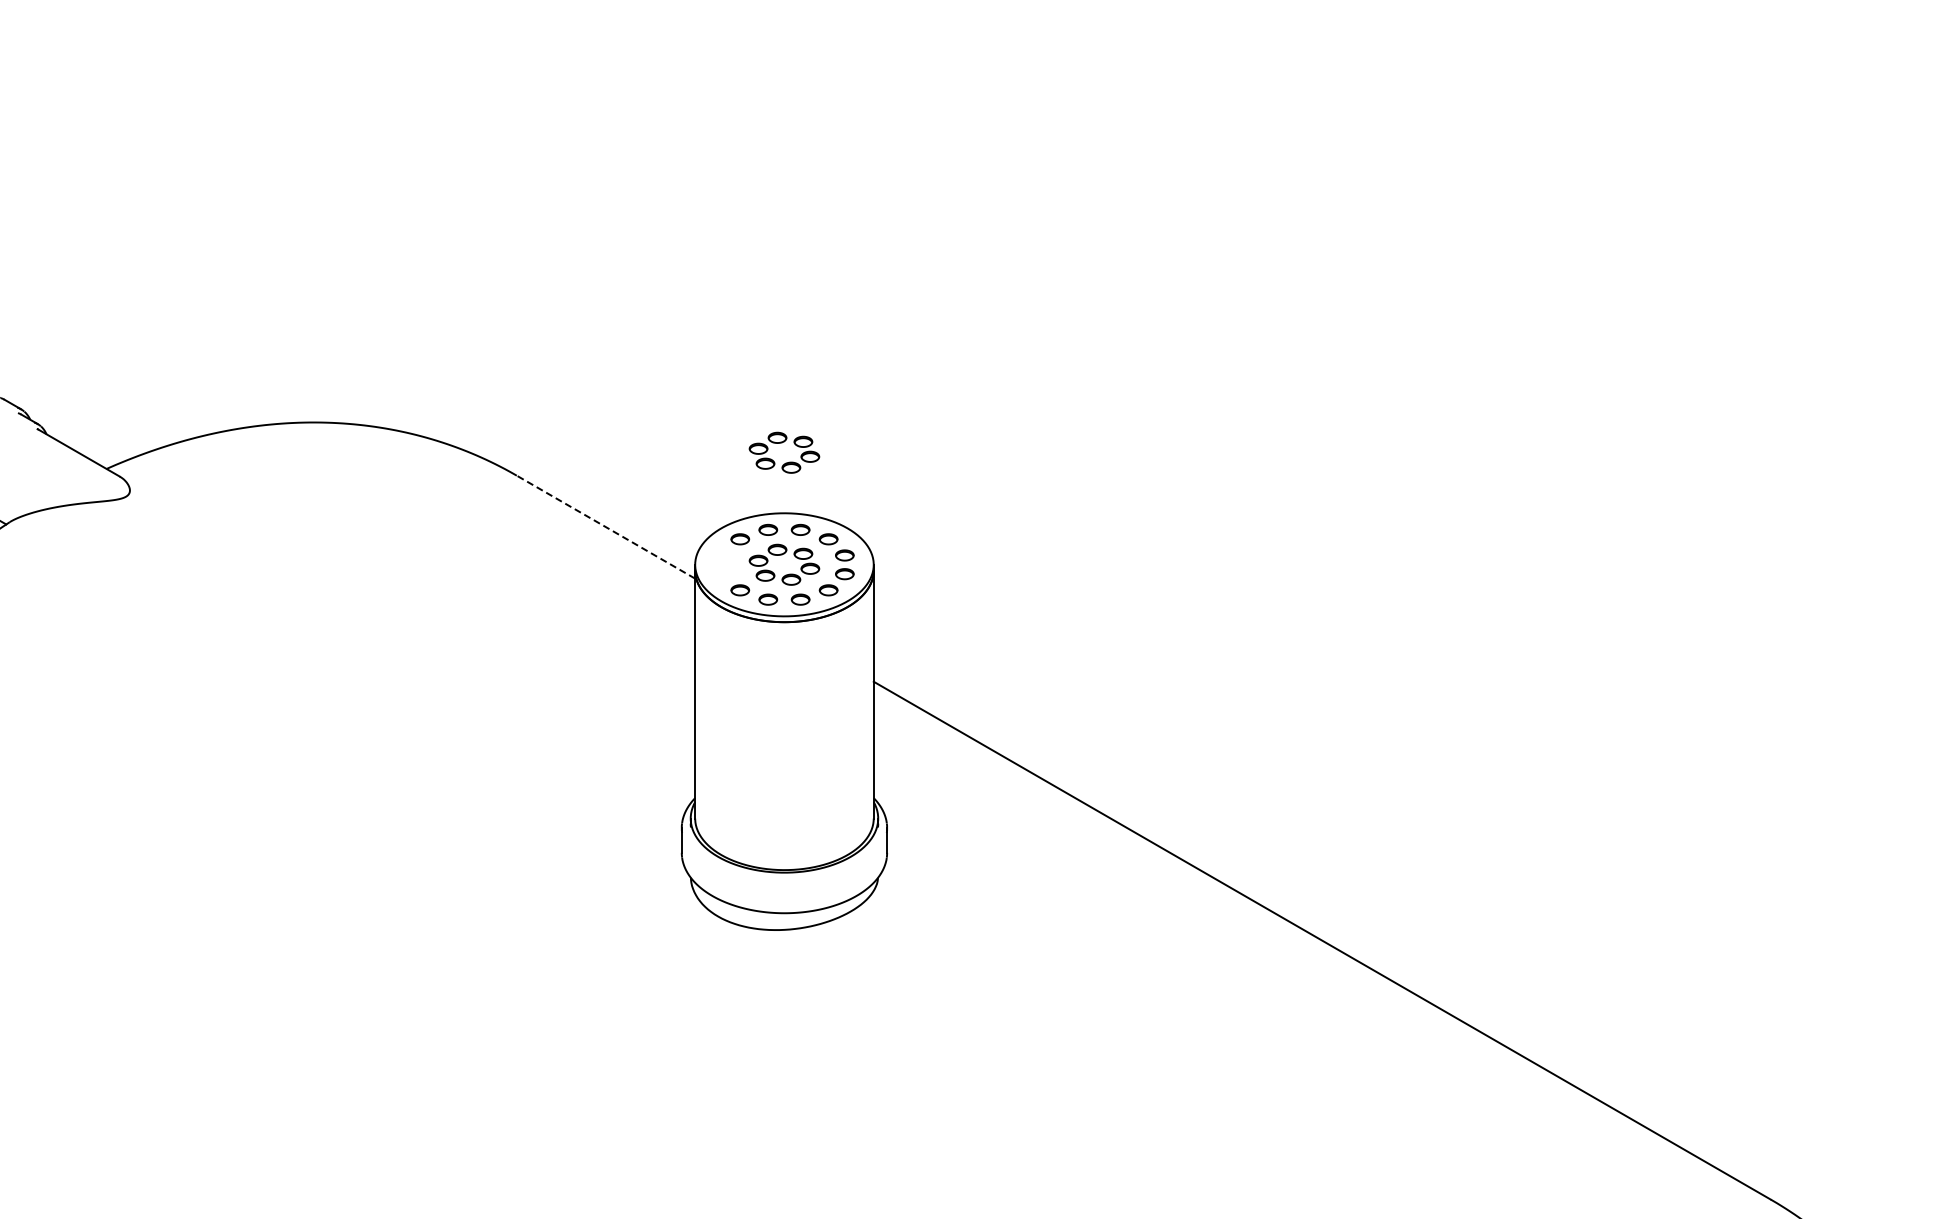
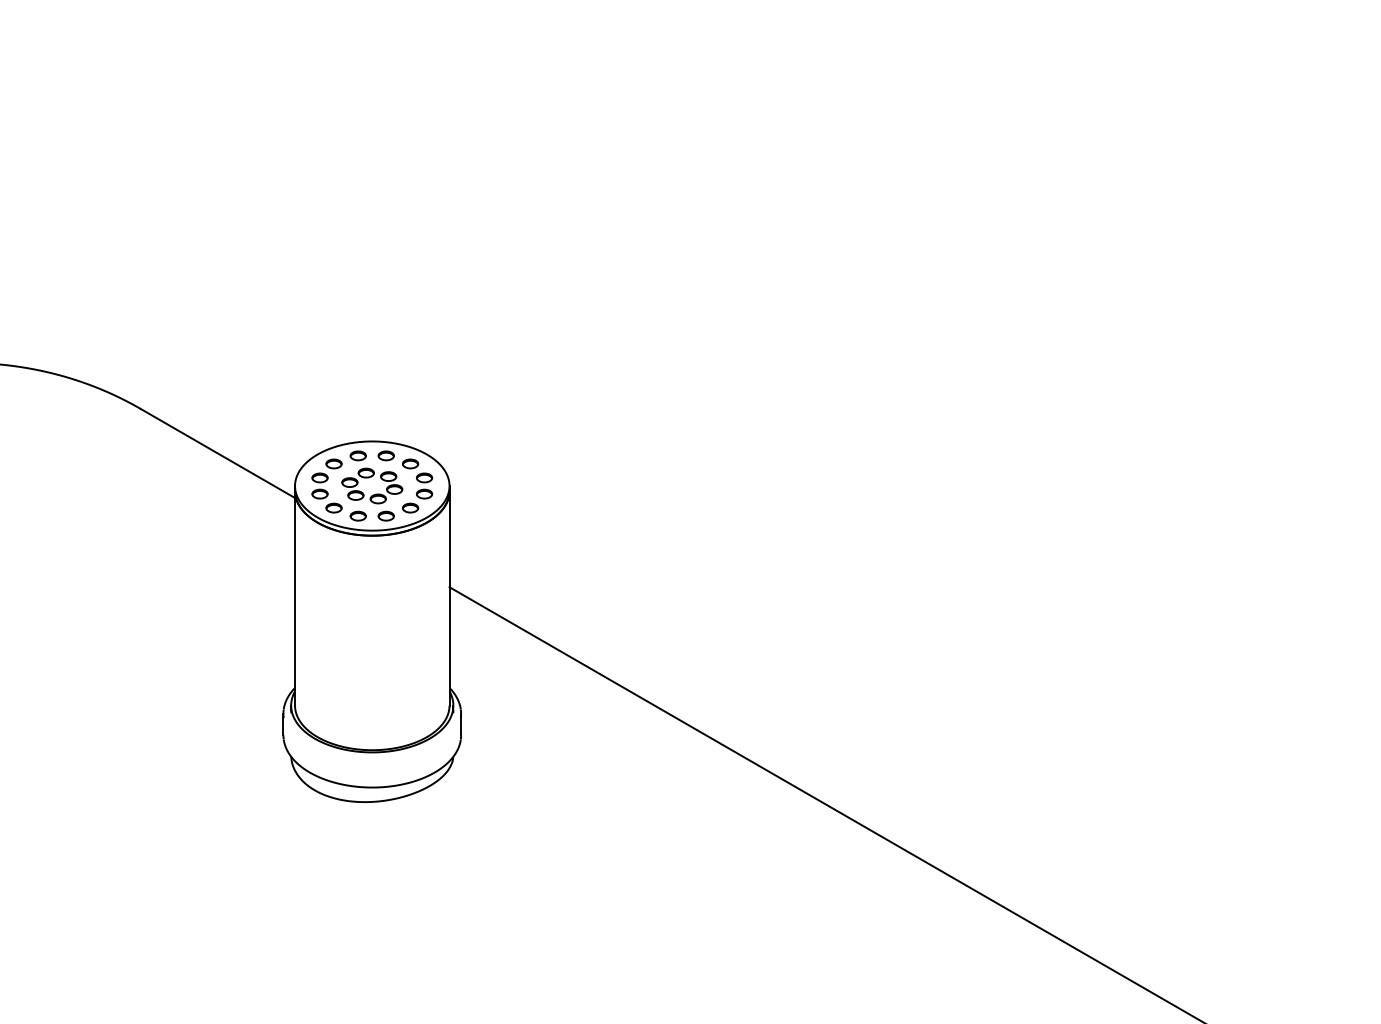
part: (782, 443) -> (370, 381), removed
line: (606, 527) -> (218, 453), dashed -> solid
part: (723, 564) -> (319, 485), added

